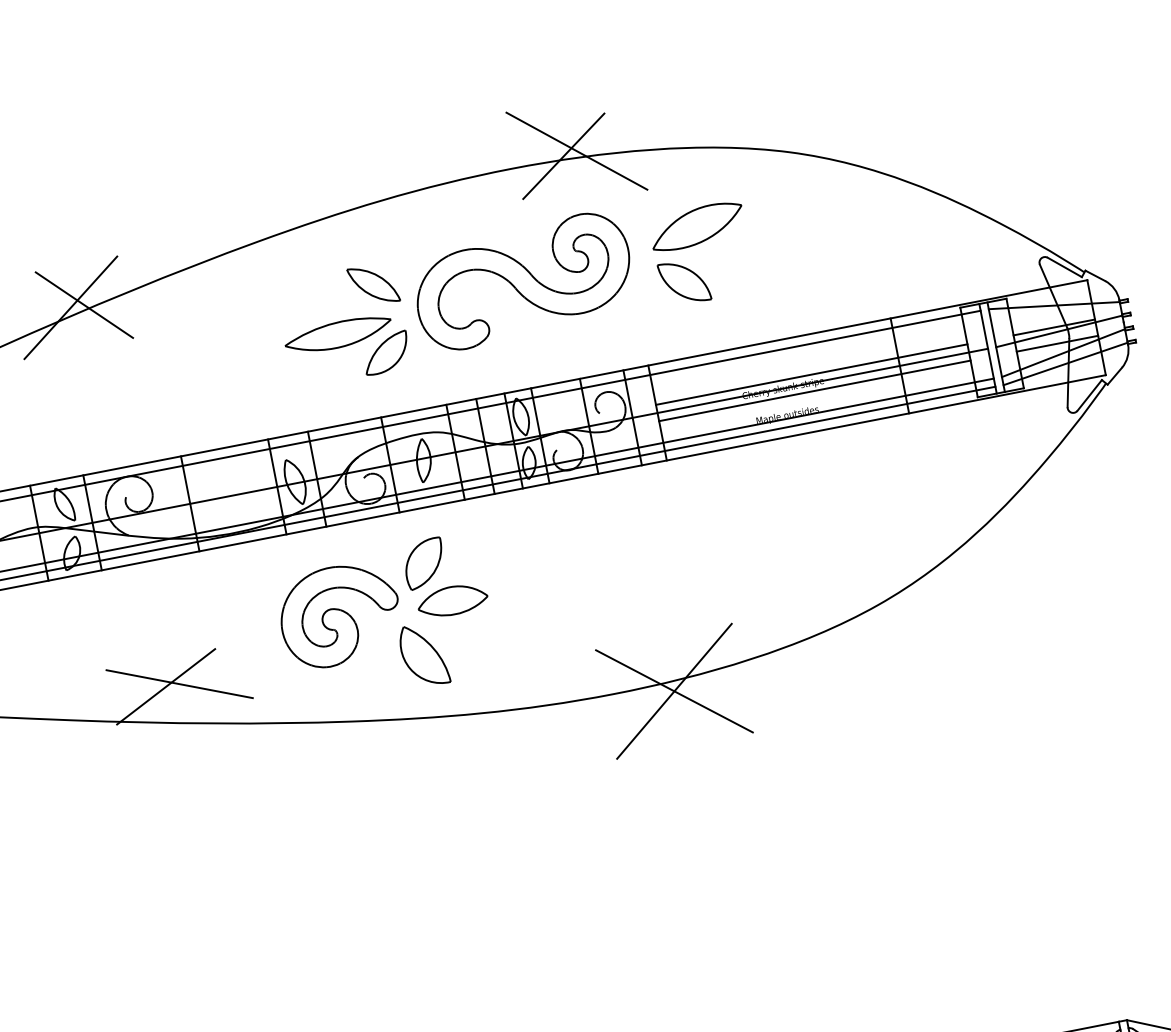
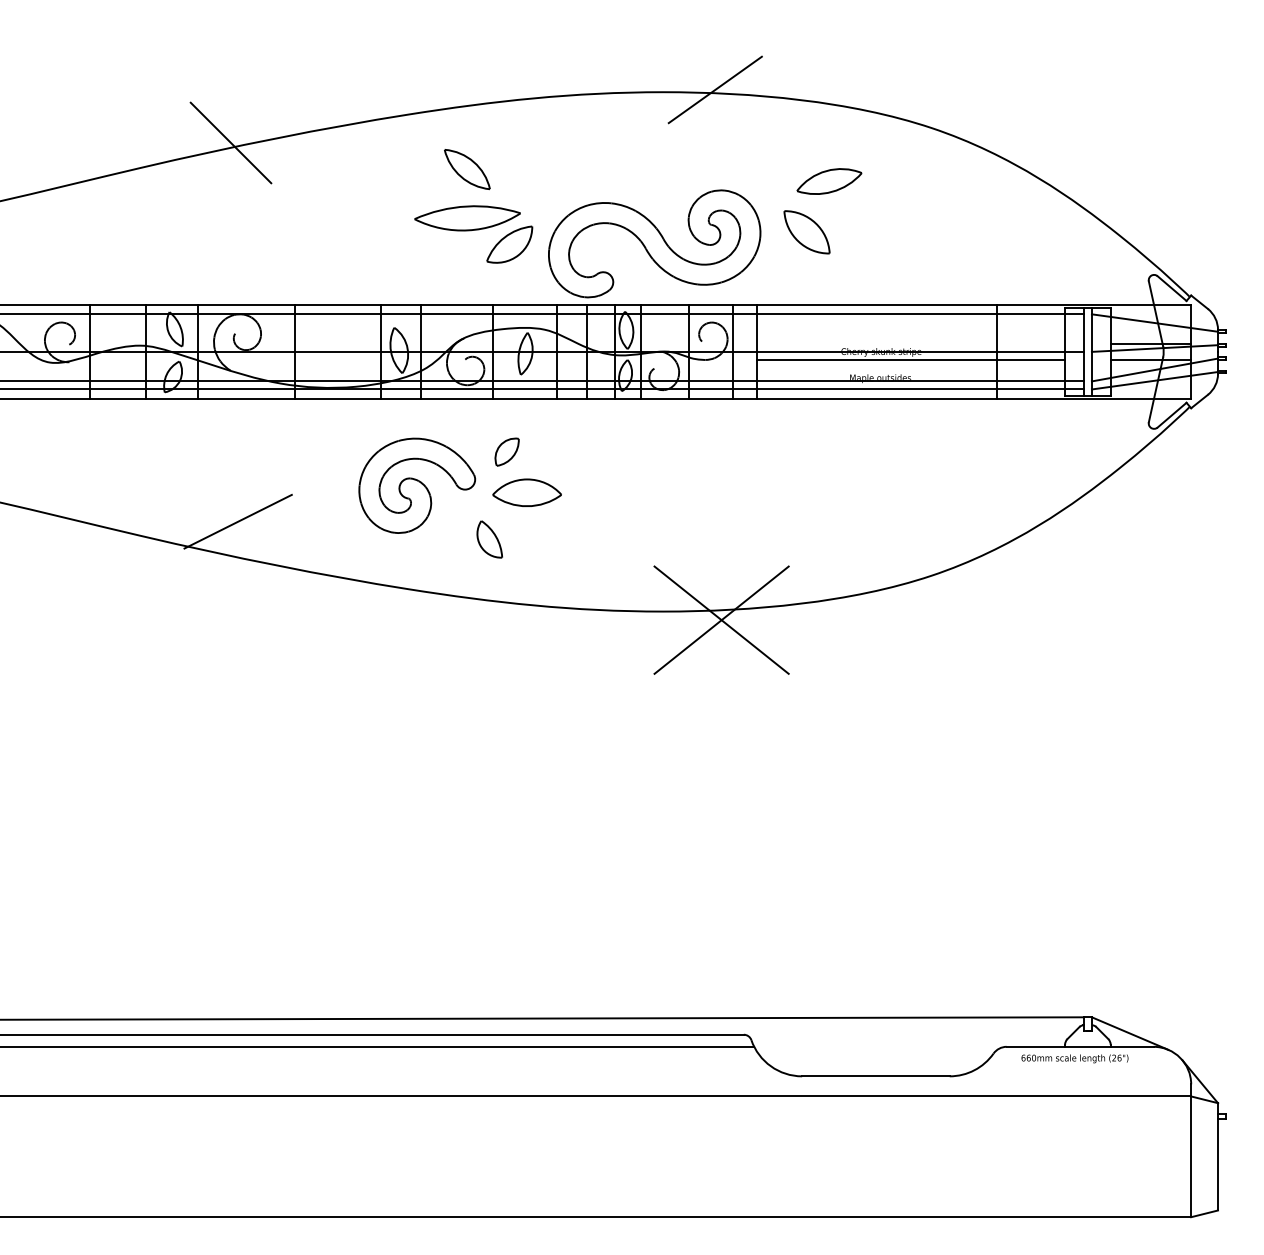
line: (576, 151) -> (728, 87), removed
part: (697, 226) -> (829, 181), size x0.7
part: (523, 281) -> (654, 243), moved
part: (373, 285) -> (467, 169), moved
line: (70, 307) -> (217, 142), removed
line: (812, 374) -> (911, 343), removed
part: (423, 563) -> (506, 451), size x0.6
part: (423, 655) -> (489, 539), size x0.6
line: (179, 683) -> (251, 521), removed

